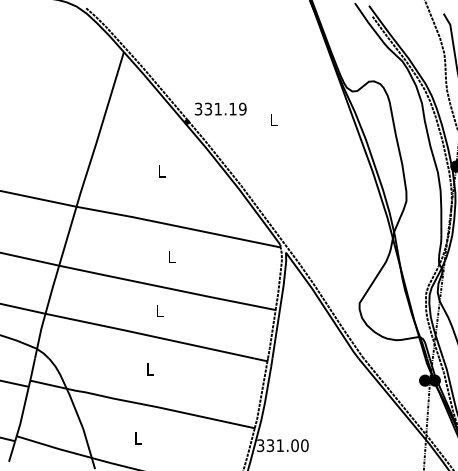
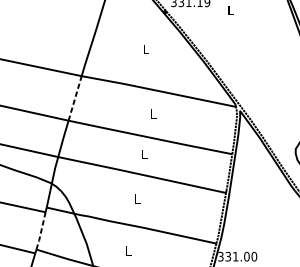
line: (67, 236) -> (74, 98), solid -> dashed
line: (23, 411) -> (41, 230), solid -> dashed

